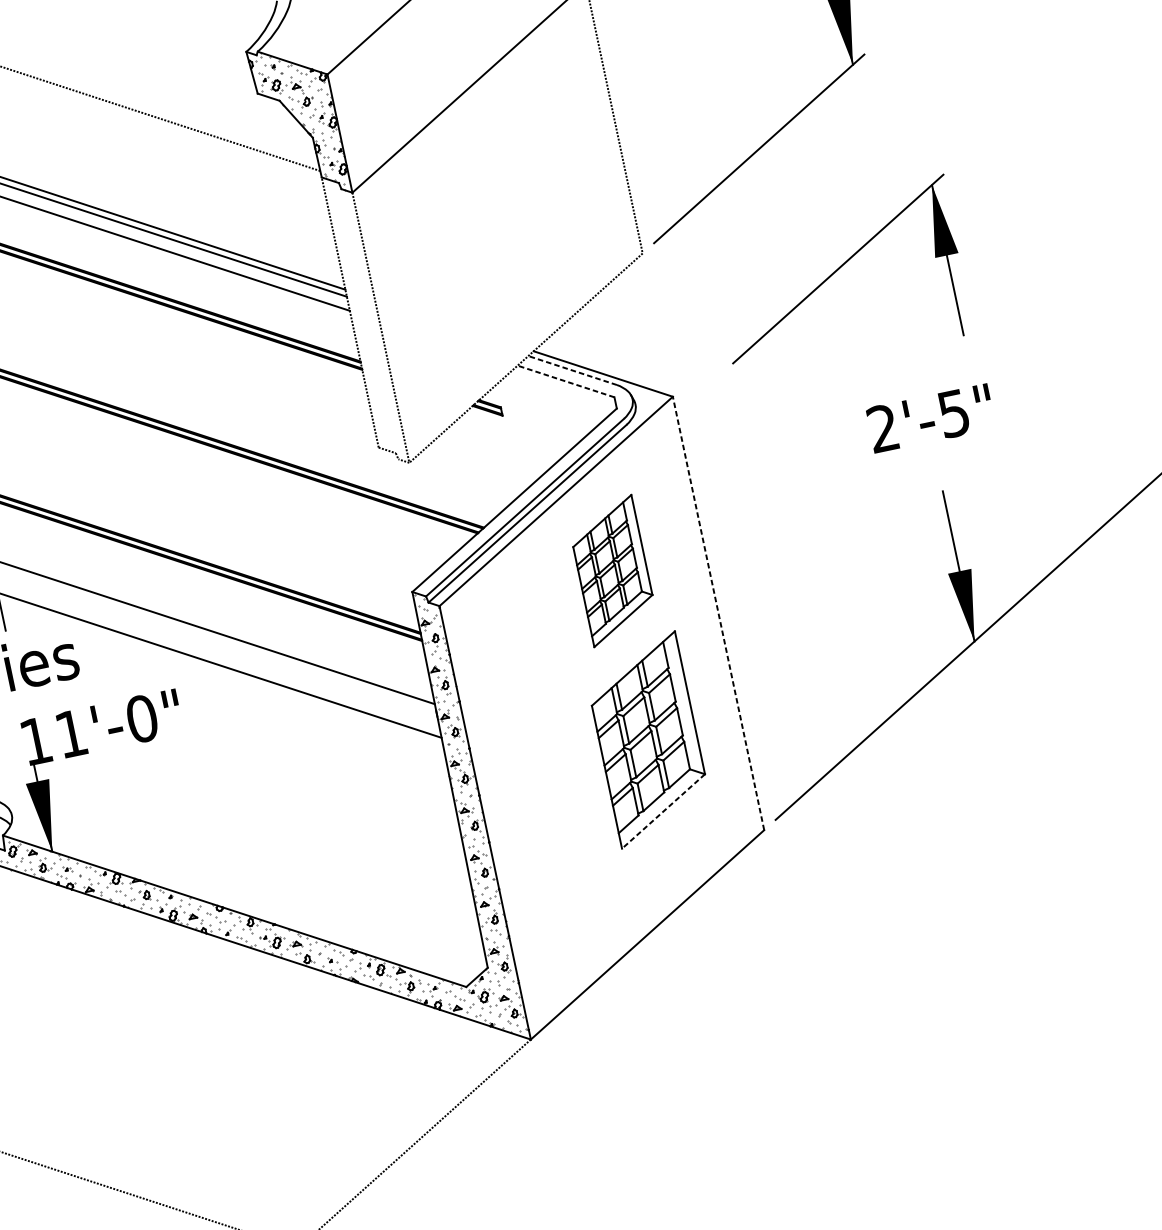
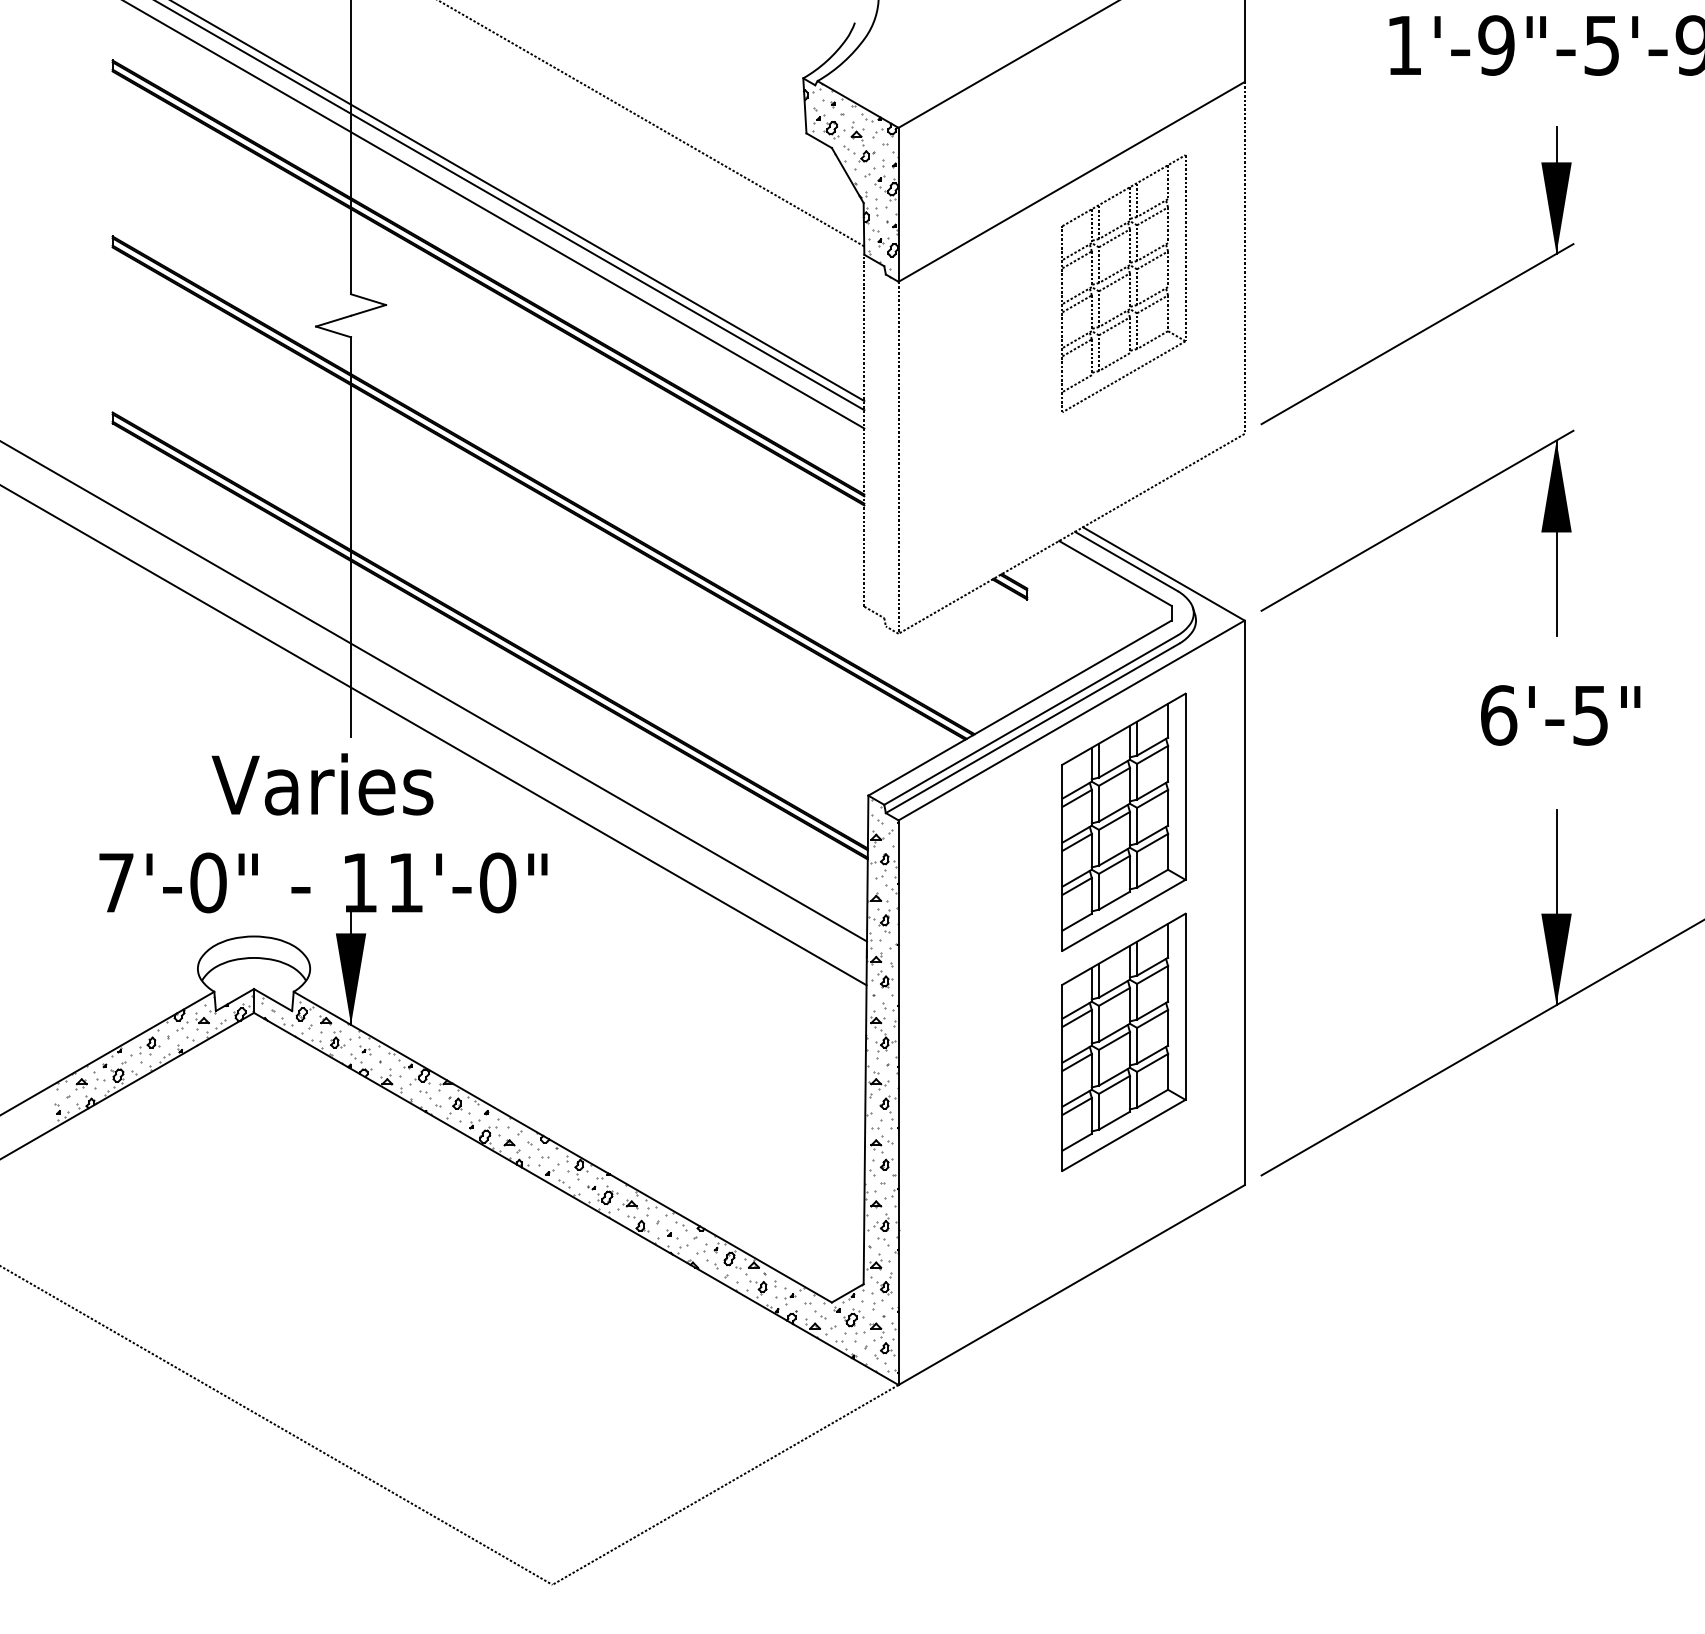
part: (525, 157) -> (1123, 283), added
part: (835, 272) -> (1413, 524), moved
line: (572, 370) -> (1126, 561), dashed -> solid
line: (566, 381) -> (1115, 573), dashed -> solid
text: (883, 428) -> (1499, 715), 2'-5" -> 6'-5"
part: (612, 570) -> (1123, 821), size x1.43
line: (718, 613) -> (1244, 902), dashed -> solid
line: (663, 811) -> (1123, 1135), dashed -> solid

